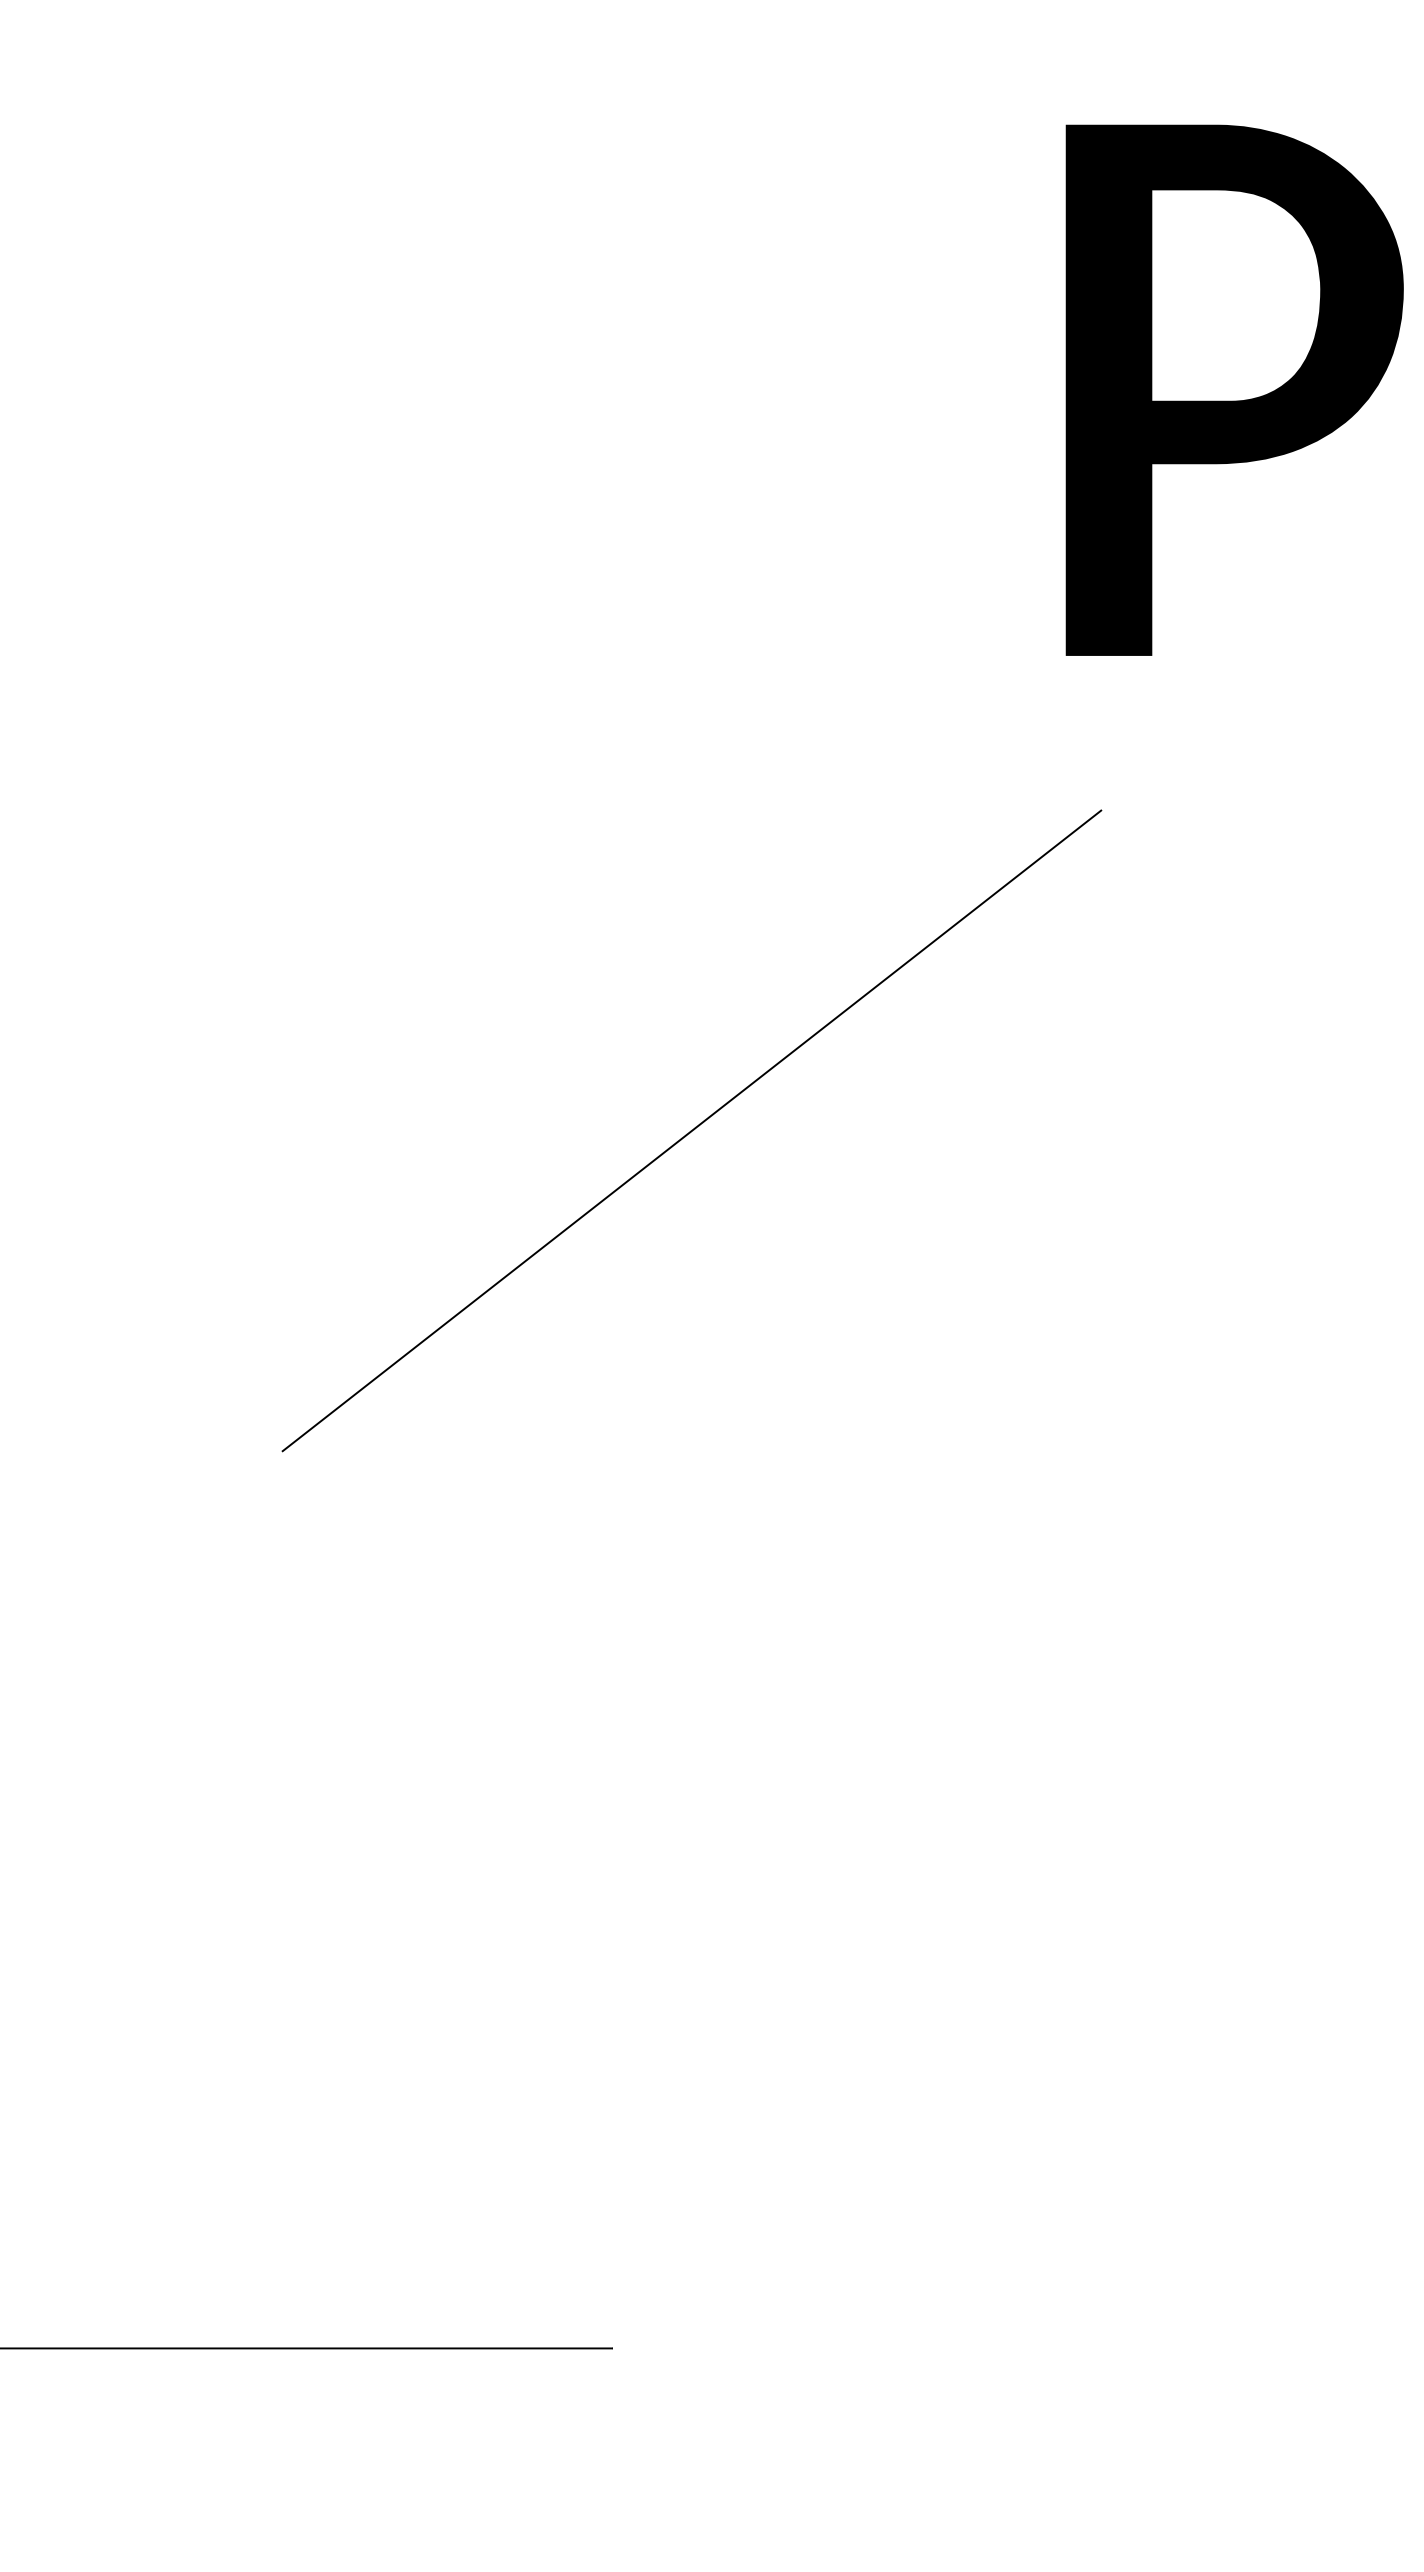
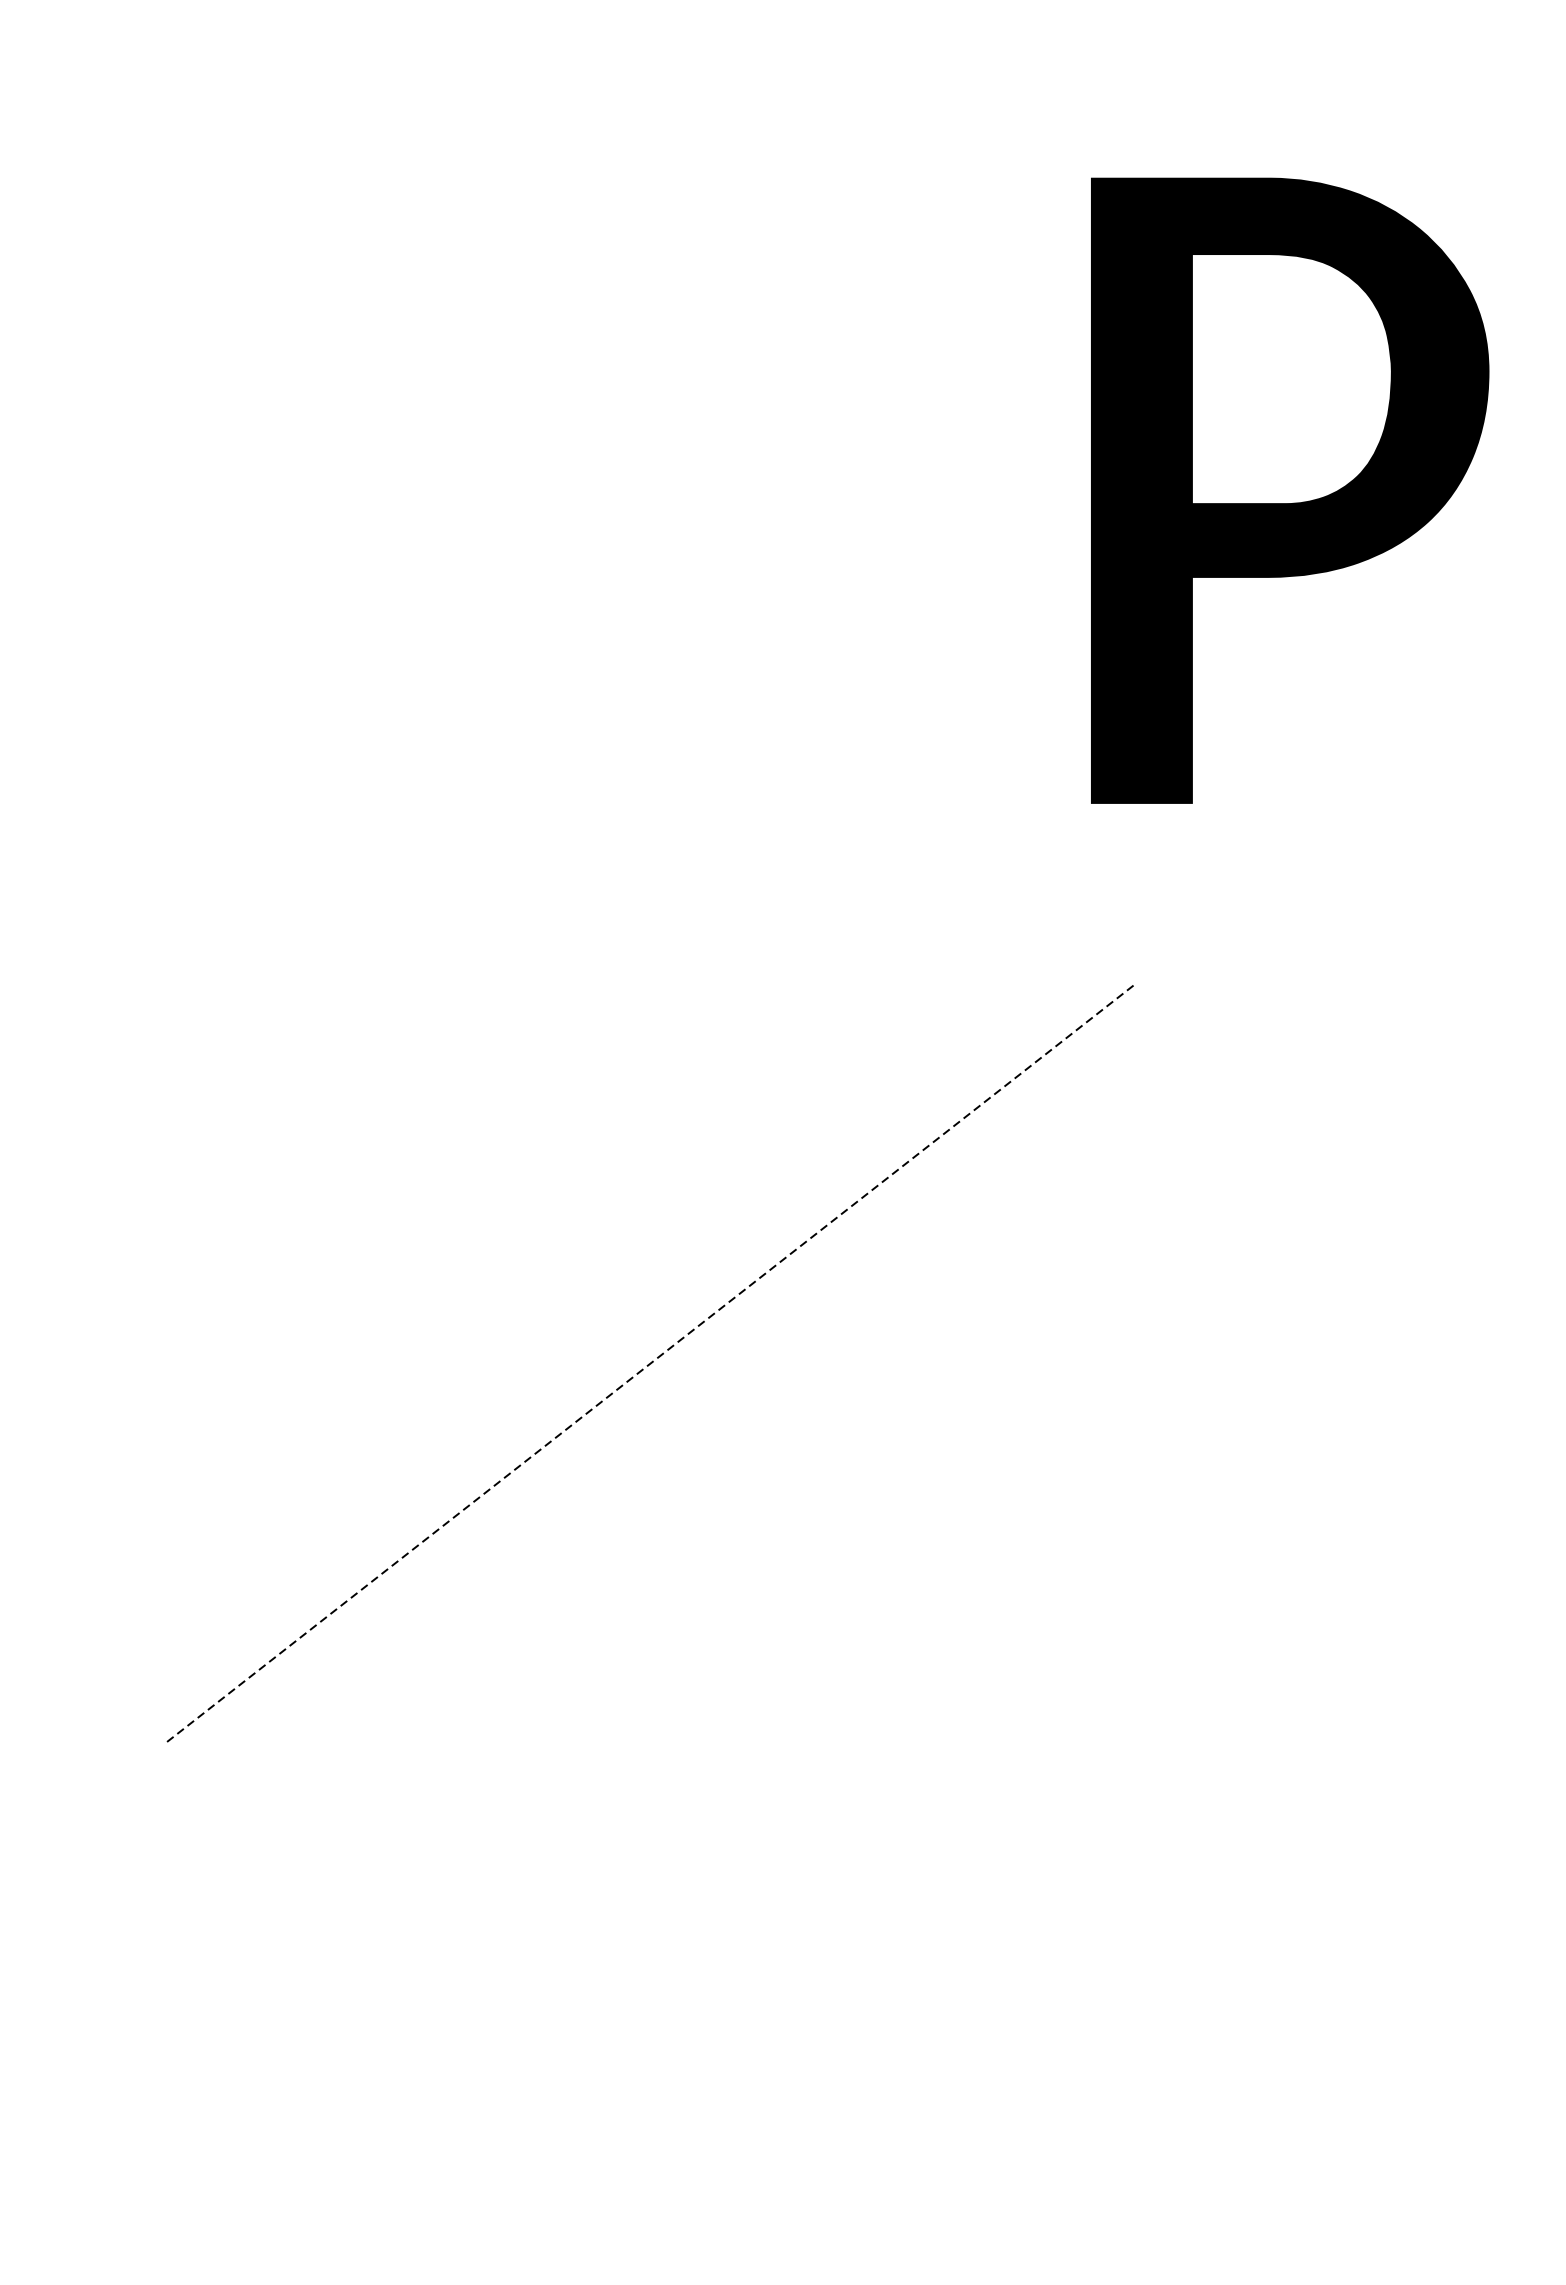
line: (691, 1130) -> (649, 1363), solid -> dashed

